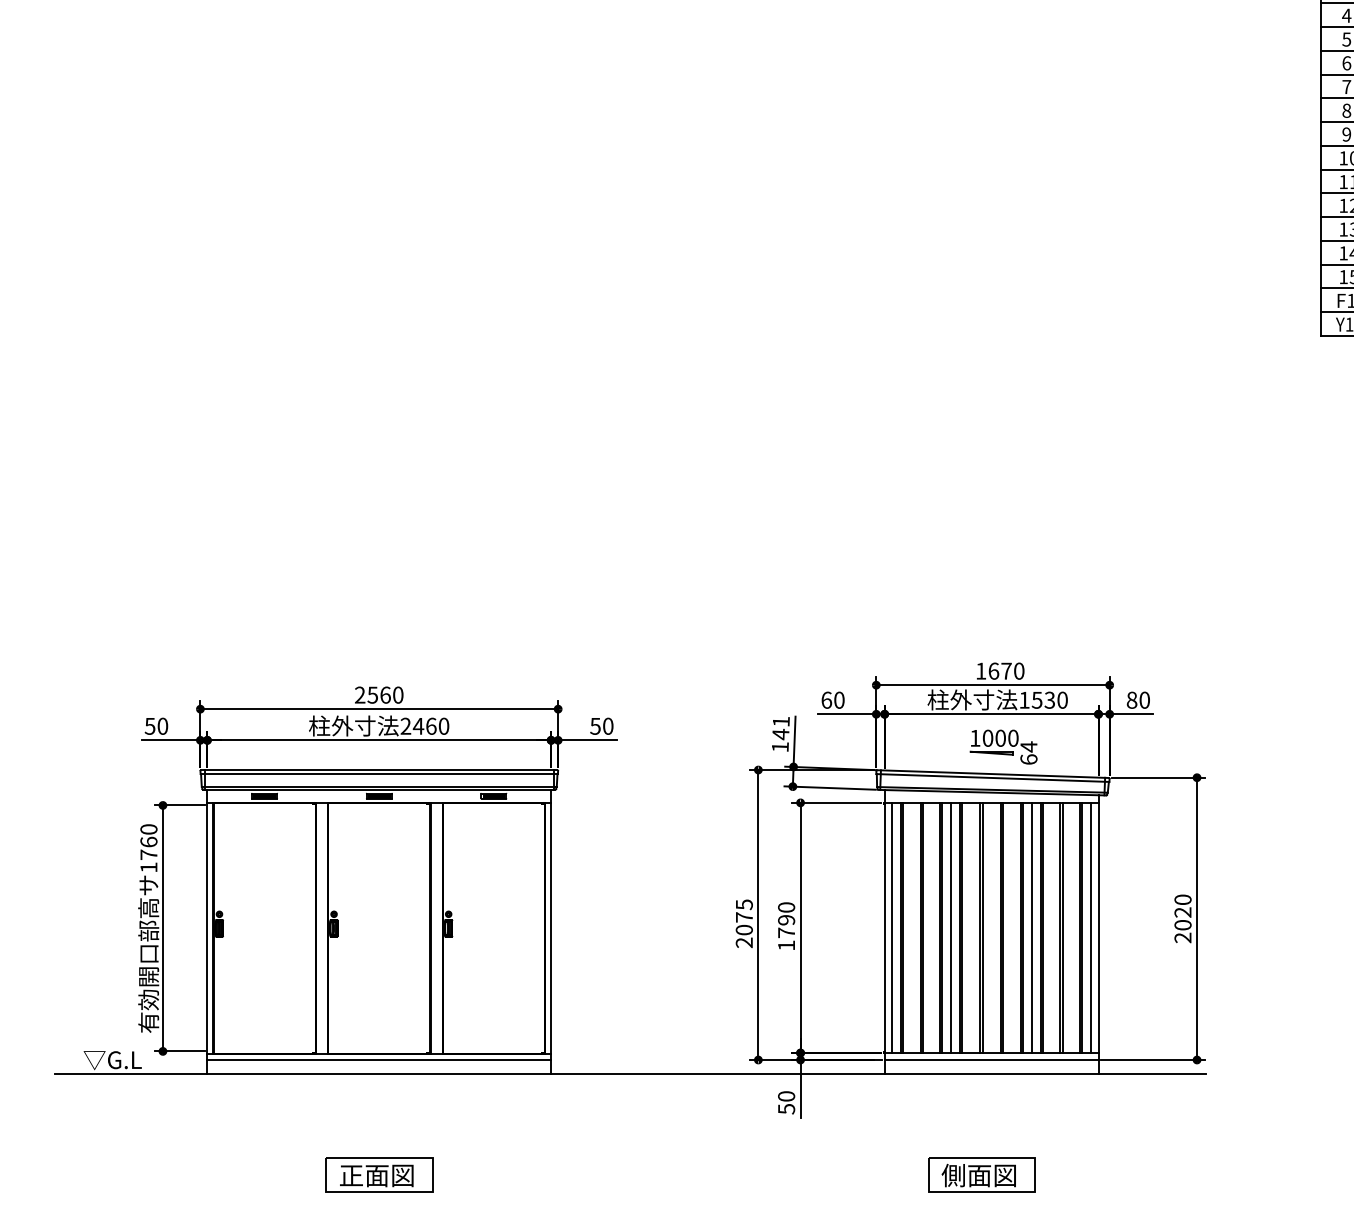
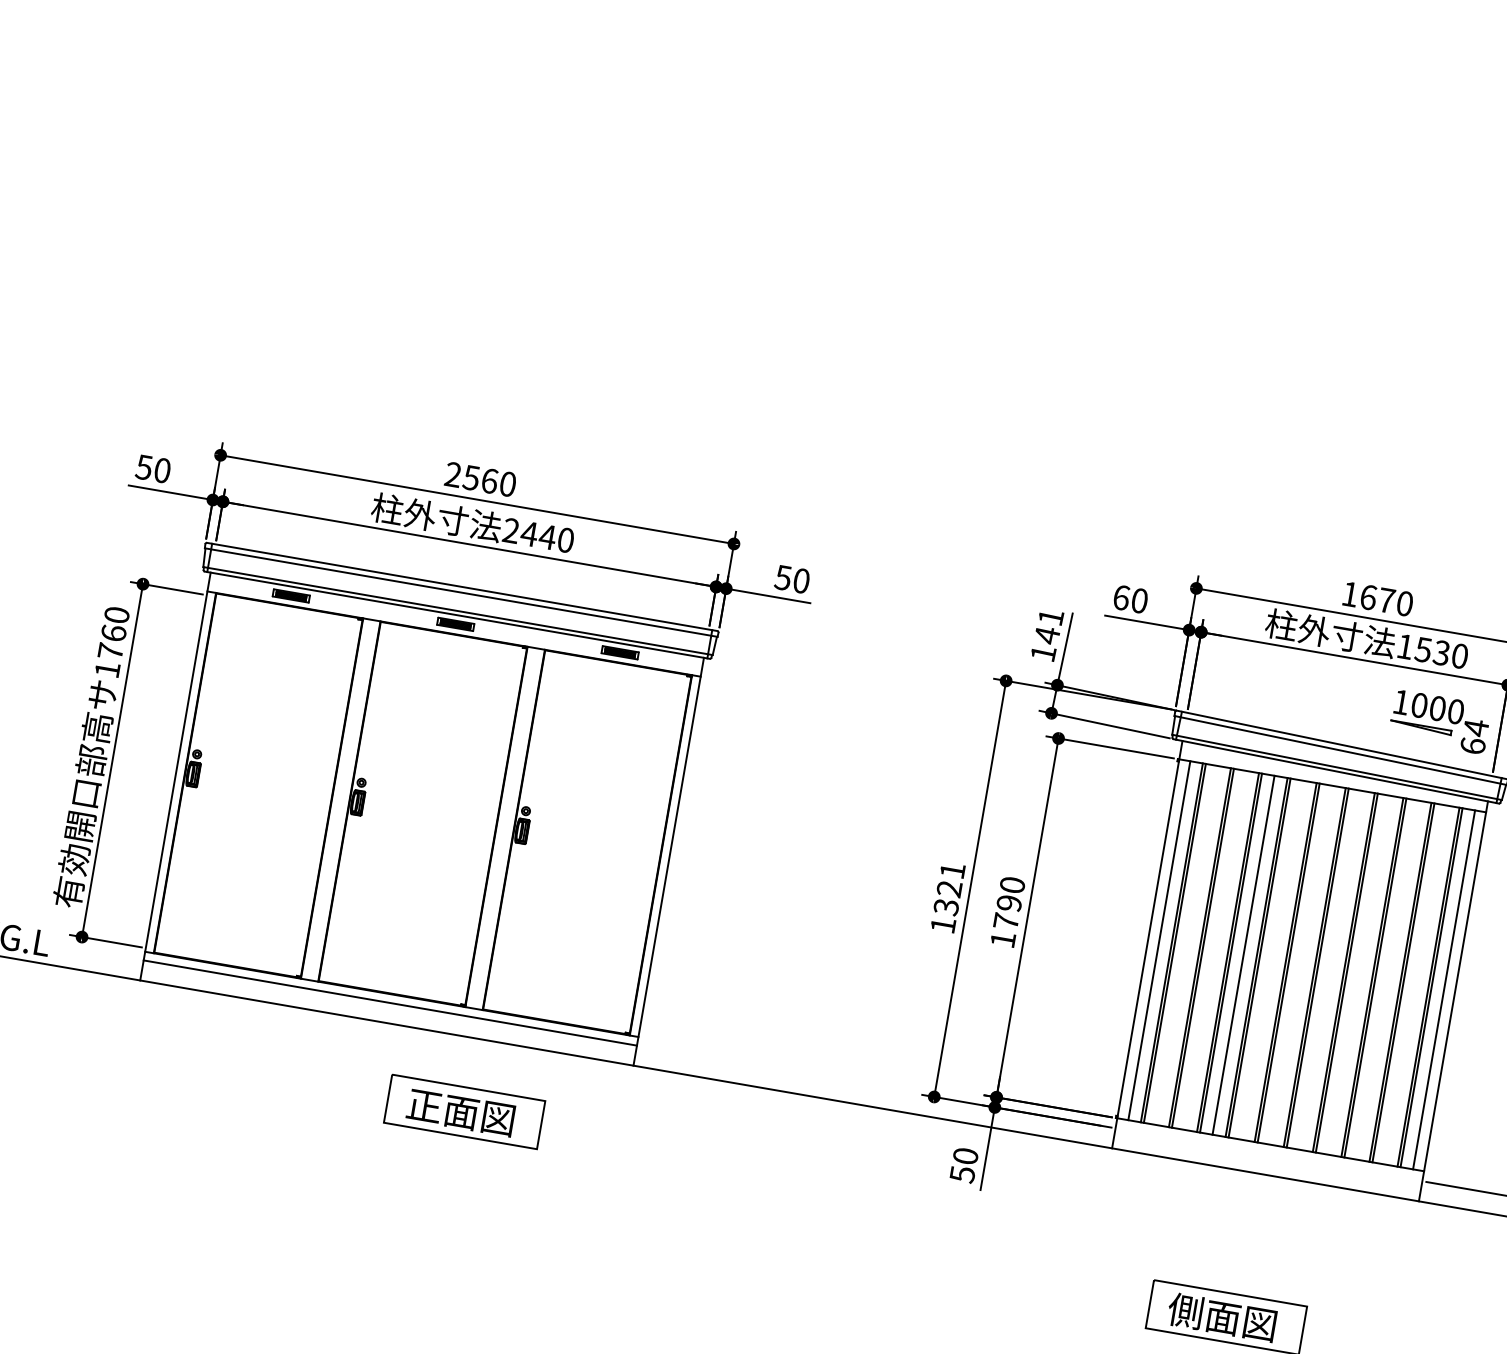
text: (430, 725) -> (546, 535), 2460 -> 2440
part: (1003, 746) -> (1439, 721), moved
text: (743, 923) -> (946, 897), 2075 -> 1321
line: (1032, 927) -> (1360, 974), removed
line: (991, 1060) -> (1268, 1155), removed
part: (379, 1174) -> (465, 1111), moved

